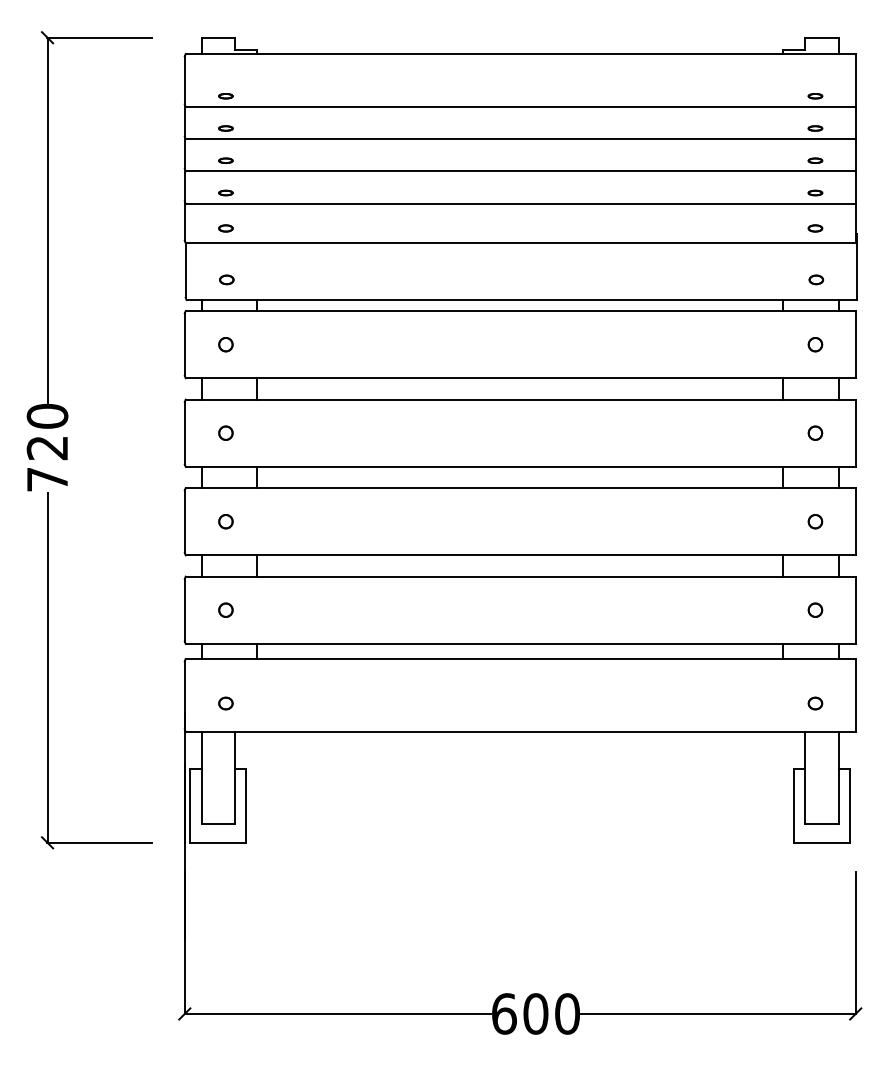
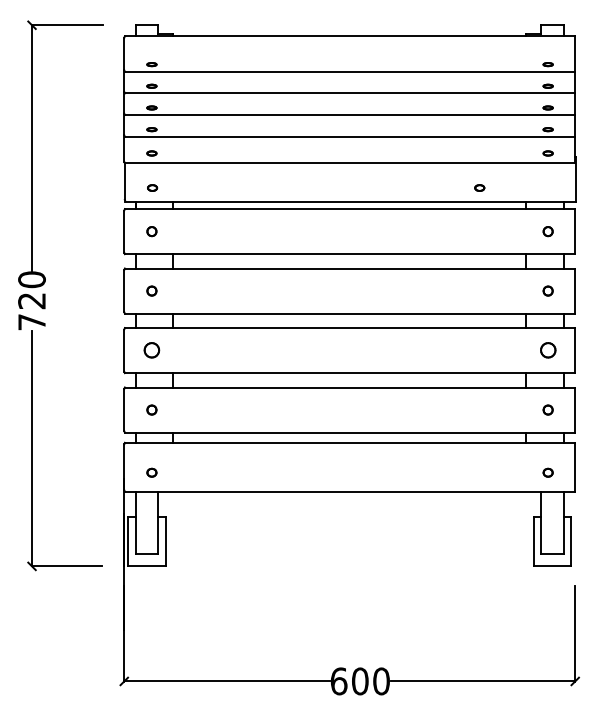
part: (815, 279) -> (479, 187), moved
part: (225, 521) -> (151, 350), size x1.6
part: (814, 521) -> (547, 350), size x1.6

